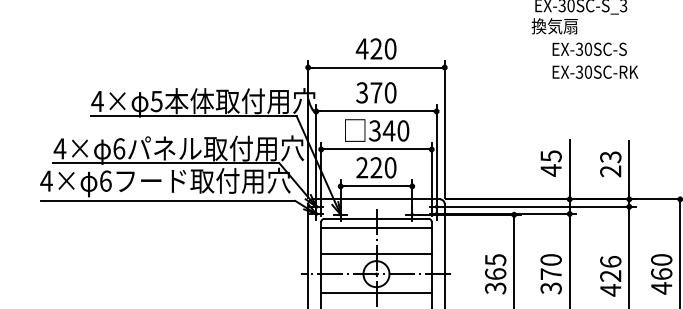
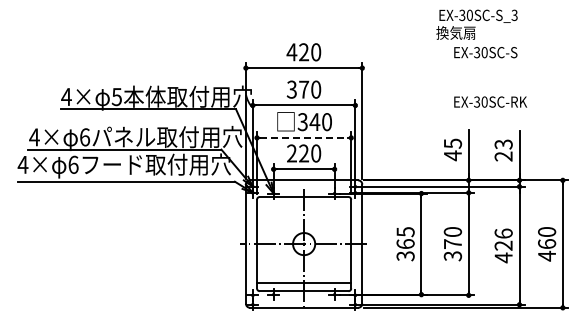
text: (595, 71) -> (490, 101), moved
line: (376, 149) -> (304, 137), solid -> dashed
line: (376, 227) -> (304, 204), removed
line: (376, 253) -> (304, 226), removed
line: (376, 292) -> (304, 259), removed

